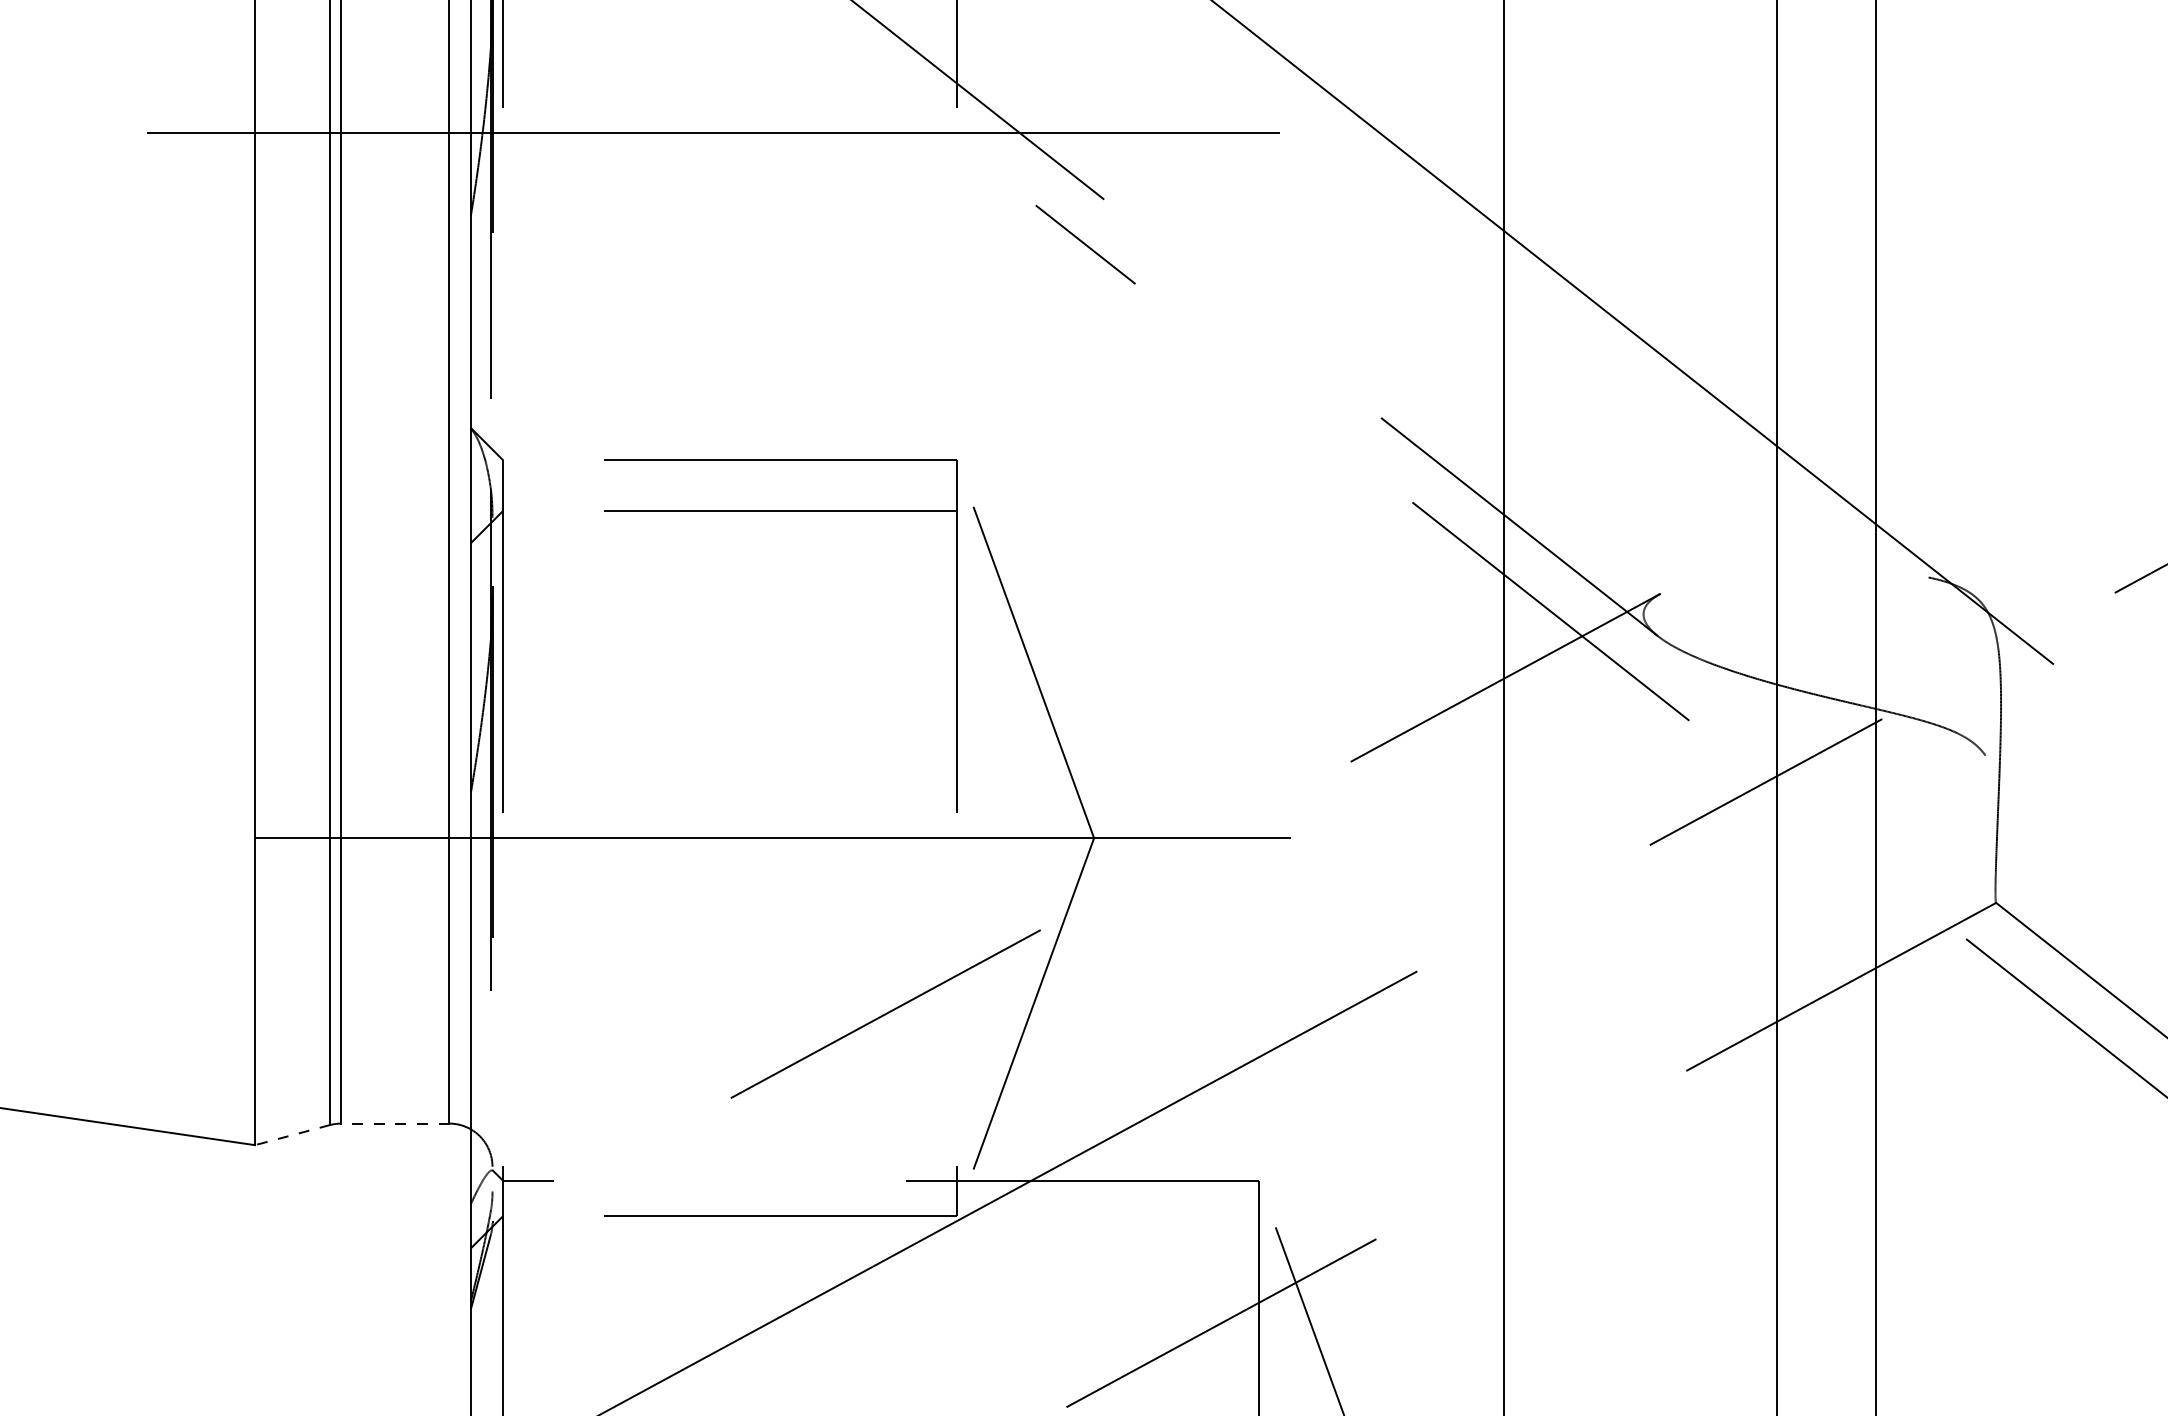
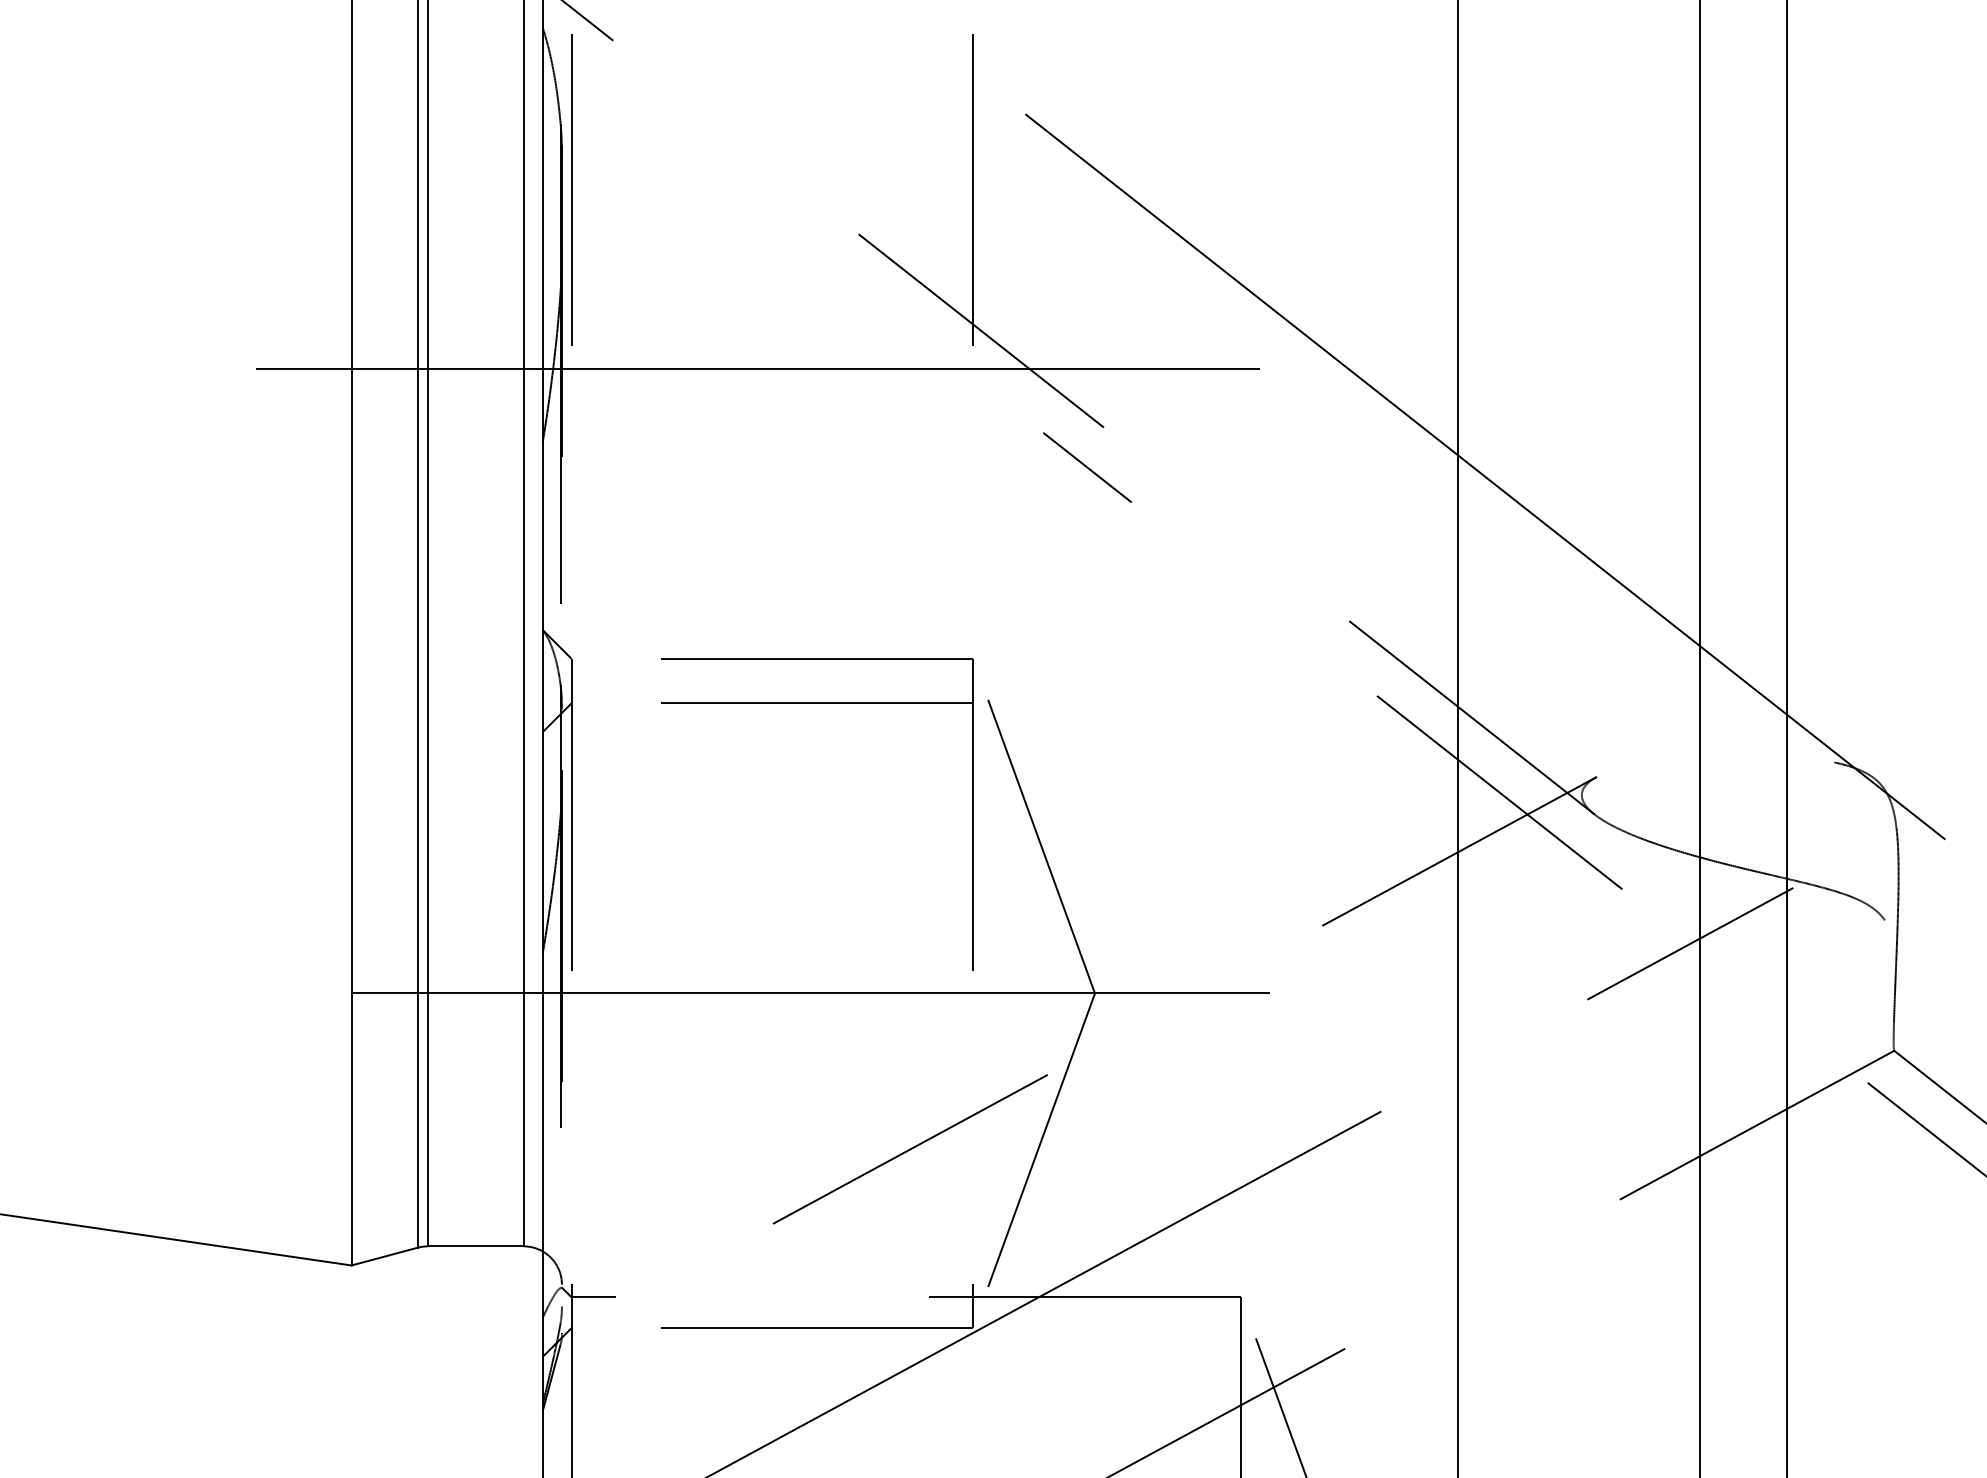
line: (394, 1123) -> (475, 1246), dashed -> solid
line: (292, 1135) -> (384, 1256), dashed -> solid

